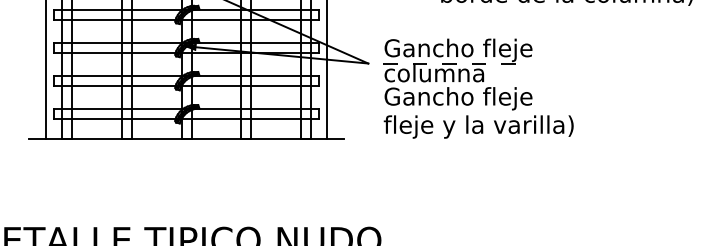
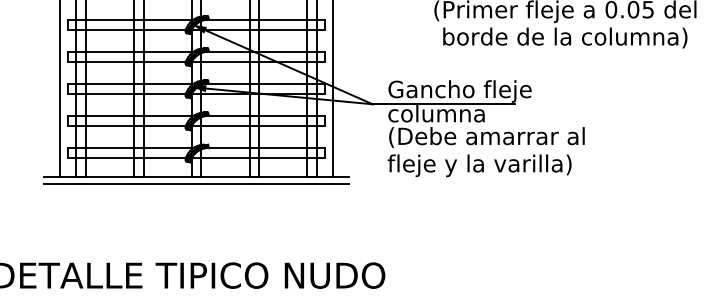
line: (441, 63) -> (443, 104), dashed -> solid
text: (485, 98) -> (486, 138), Gancho fleje -> (Debe amarrar al
line: (186, 145) -> (196, 183), added

